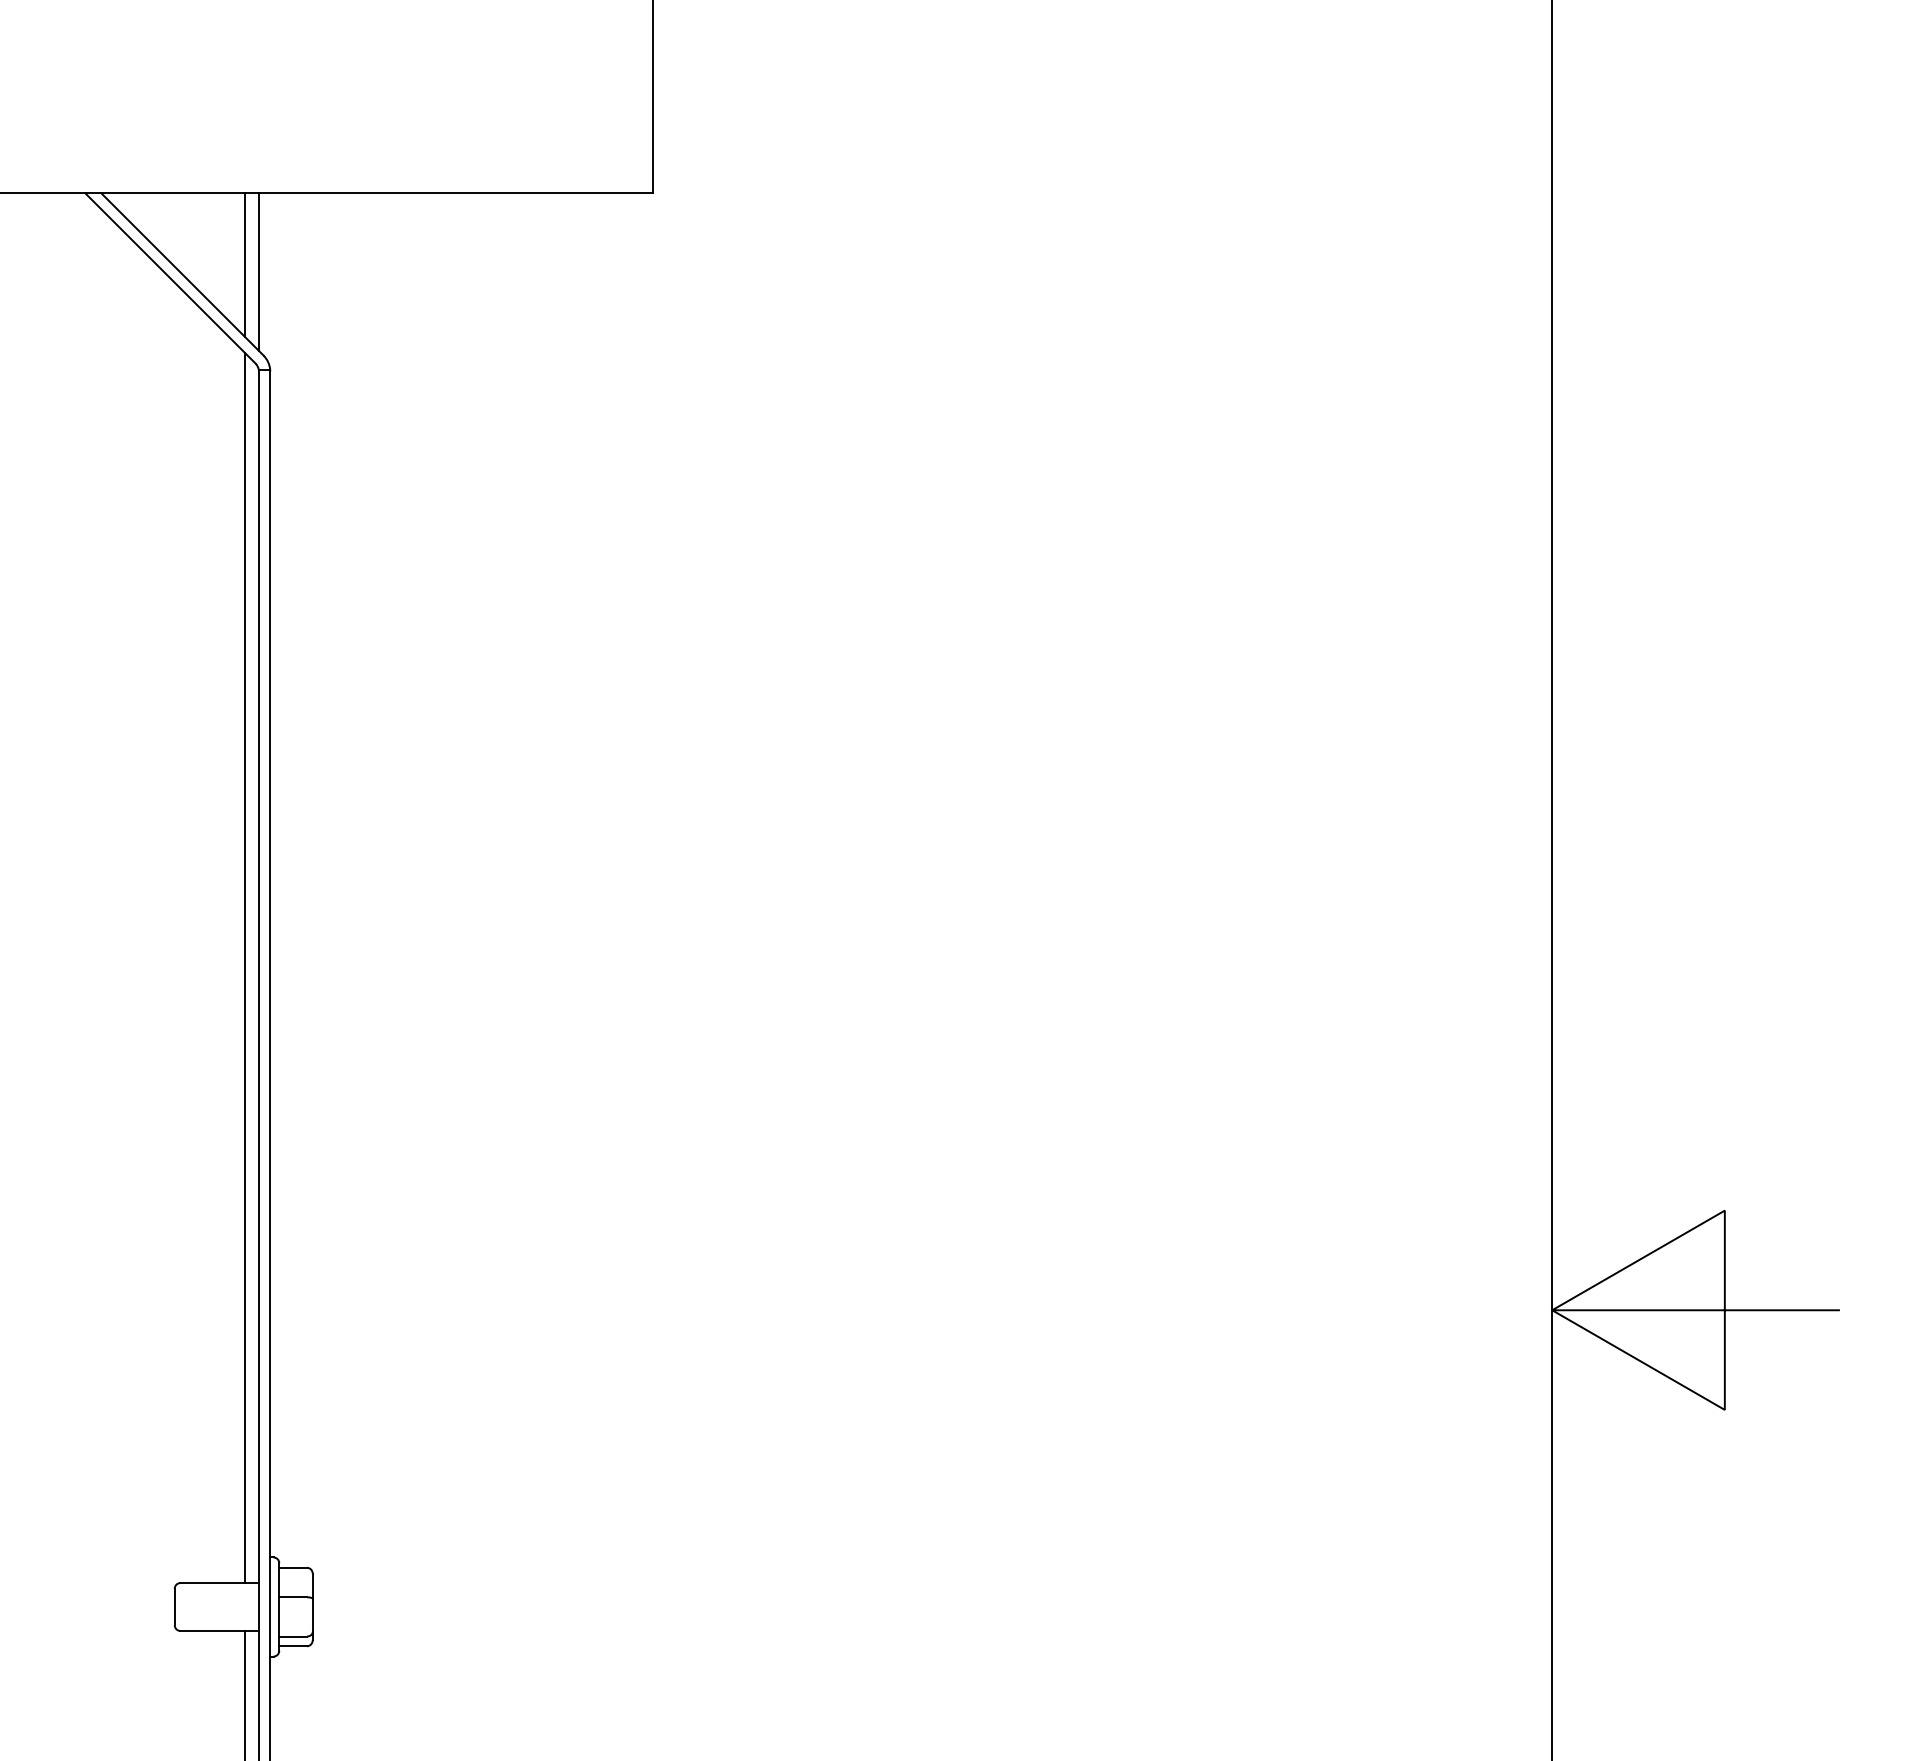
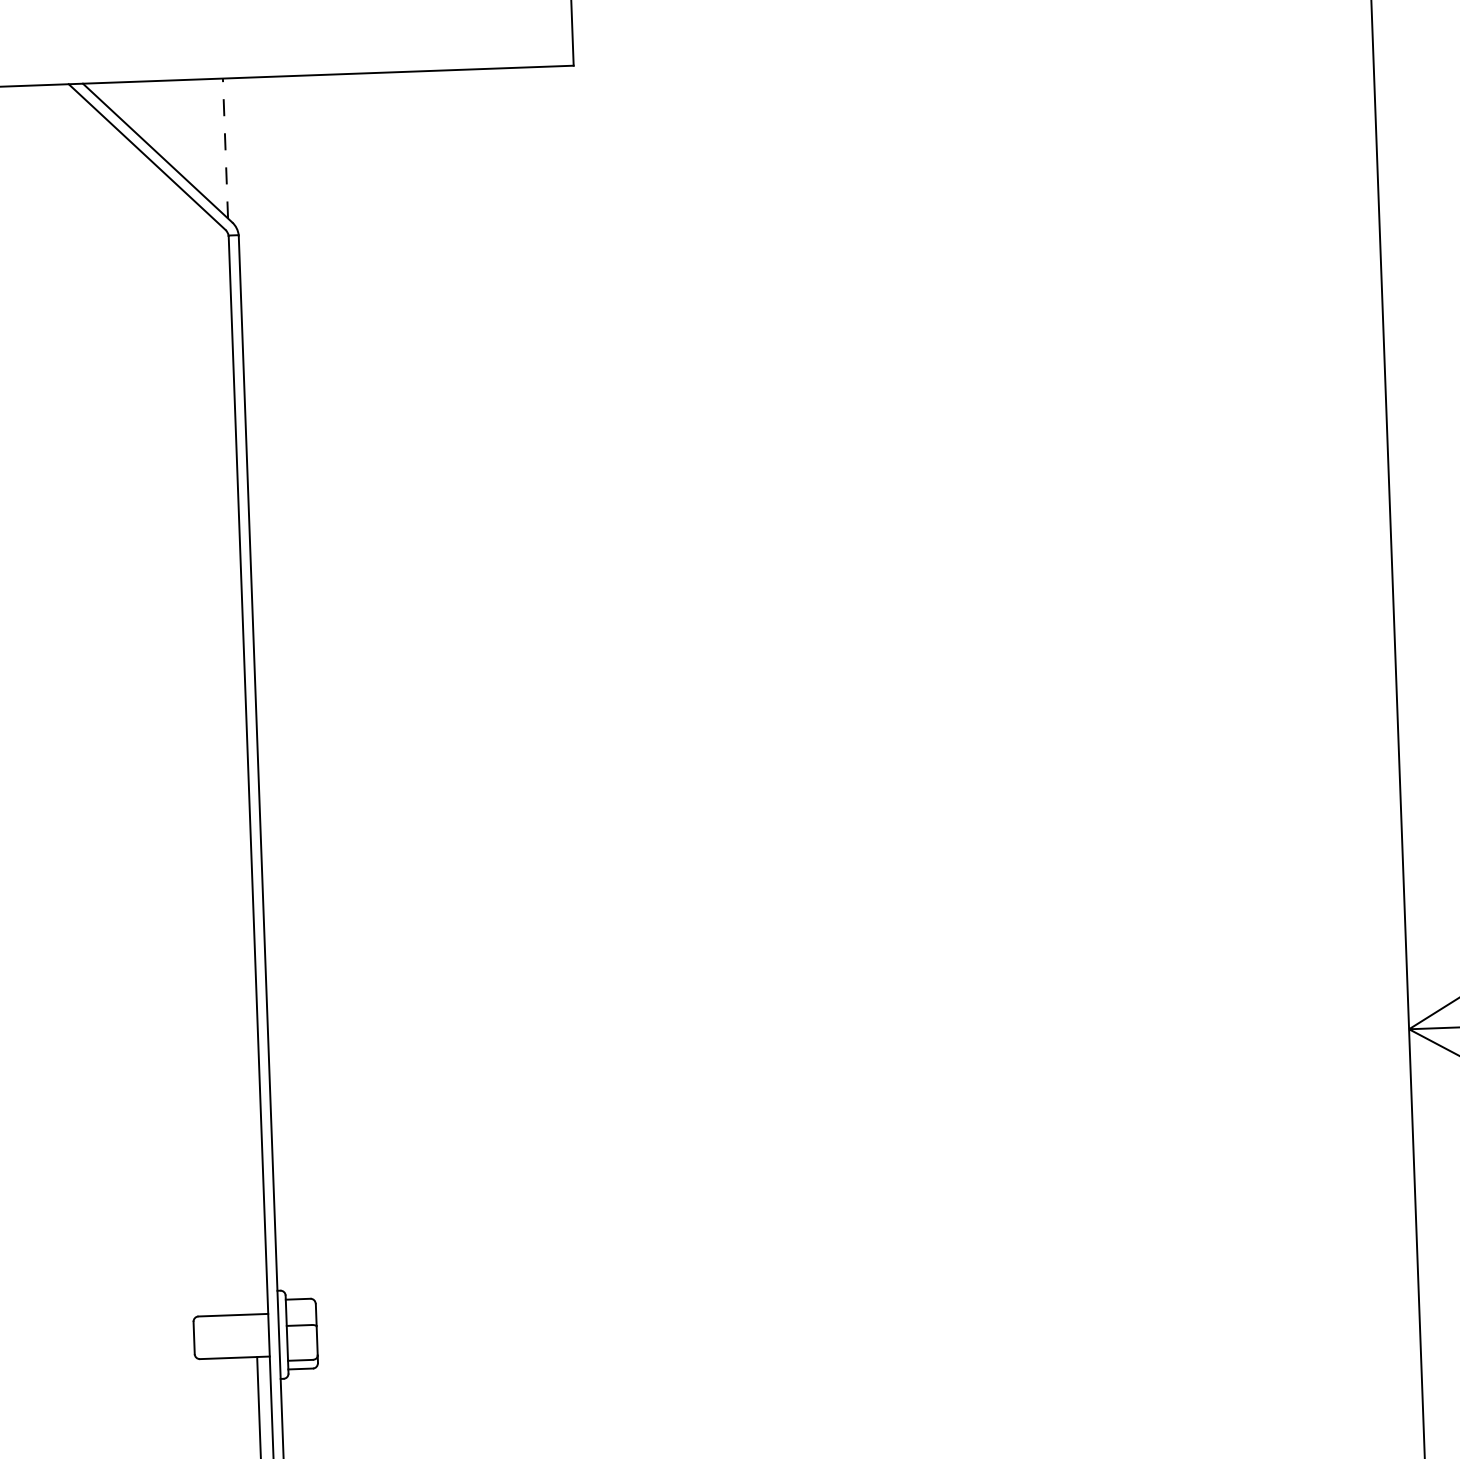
line: (244, 264) -> (212, 142), removed
line: (258, 272) -> (225, 148), solid -> dashed
line: (244, 967) -> (235, 767), removed

